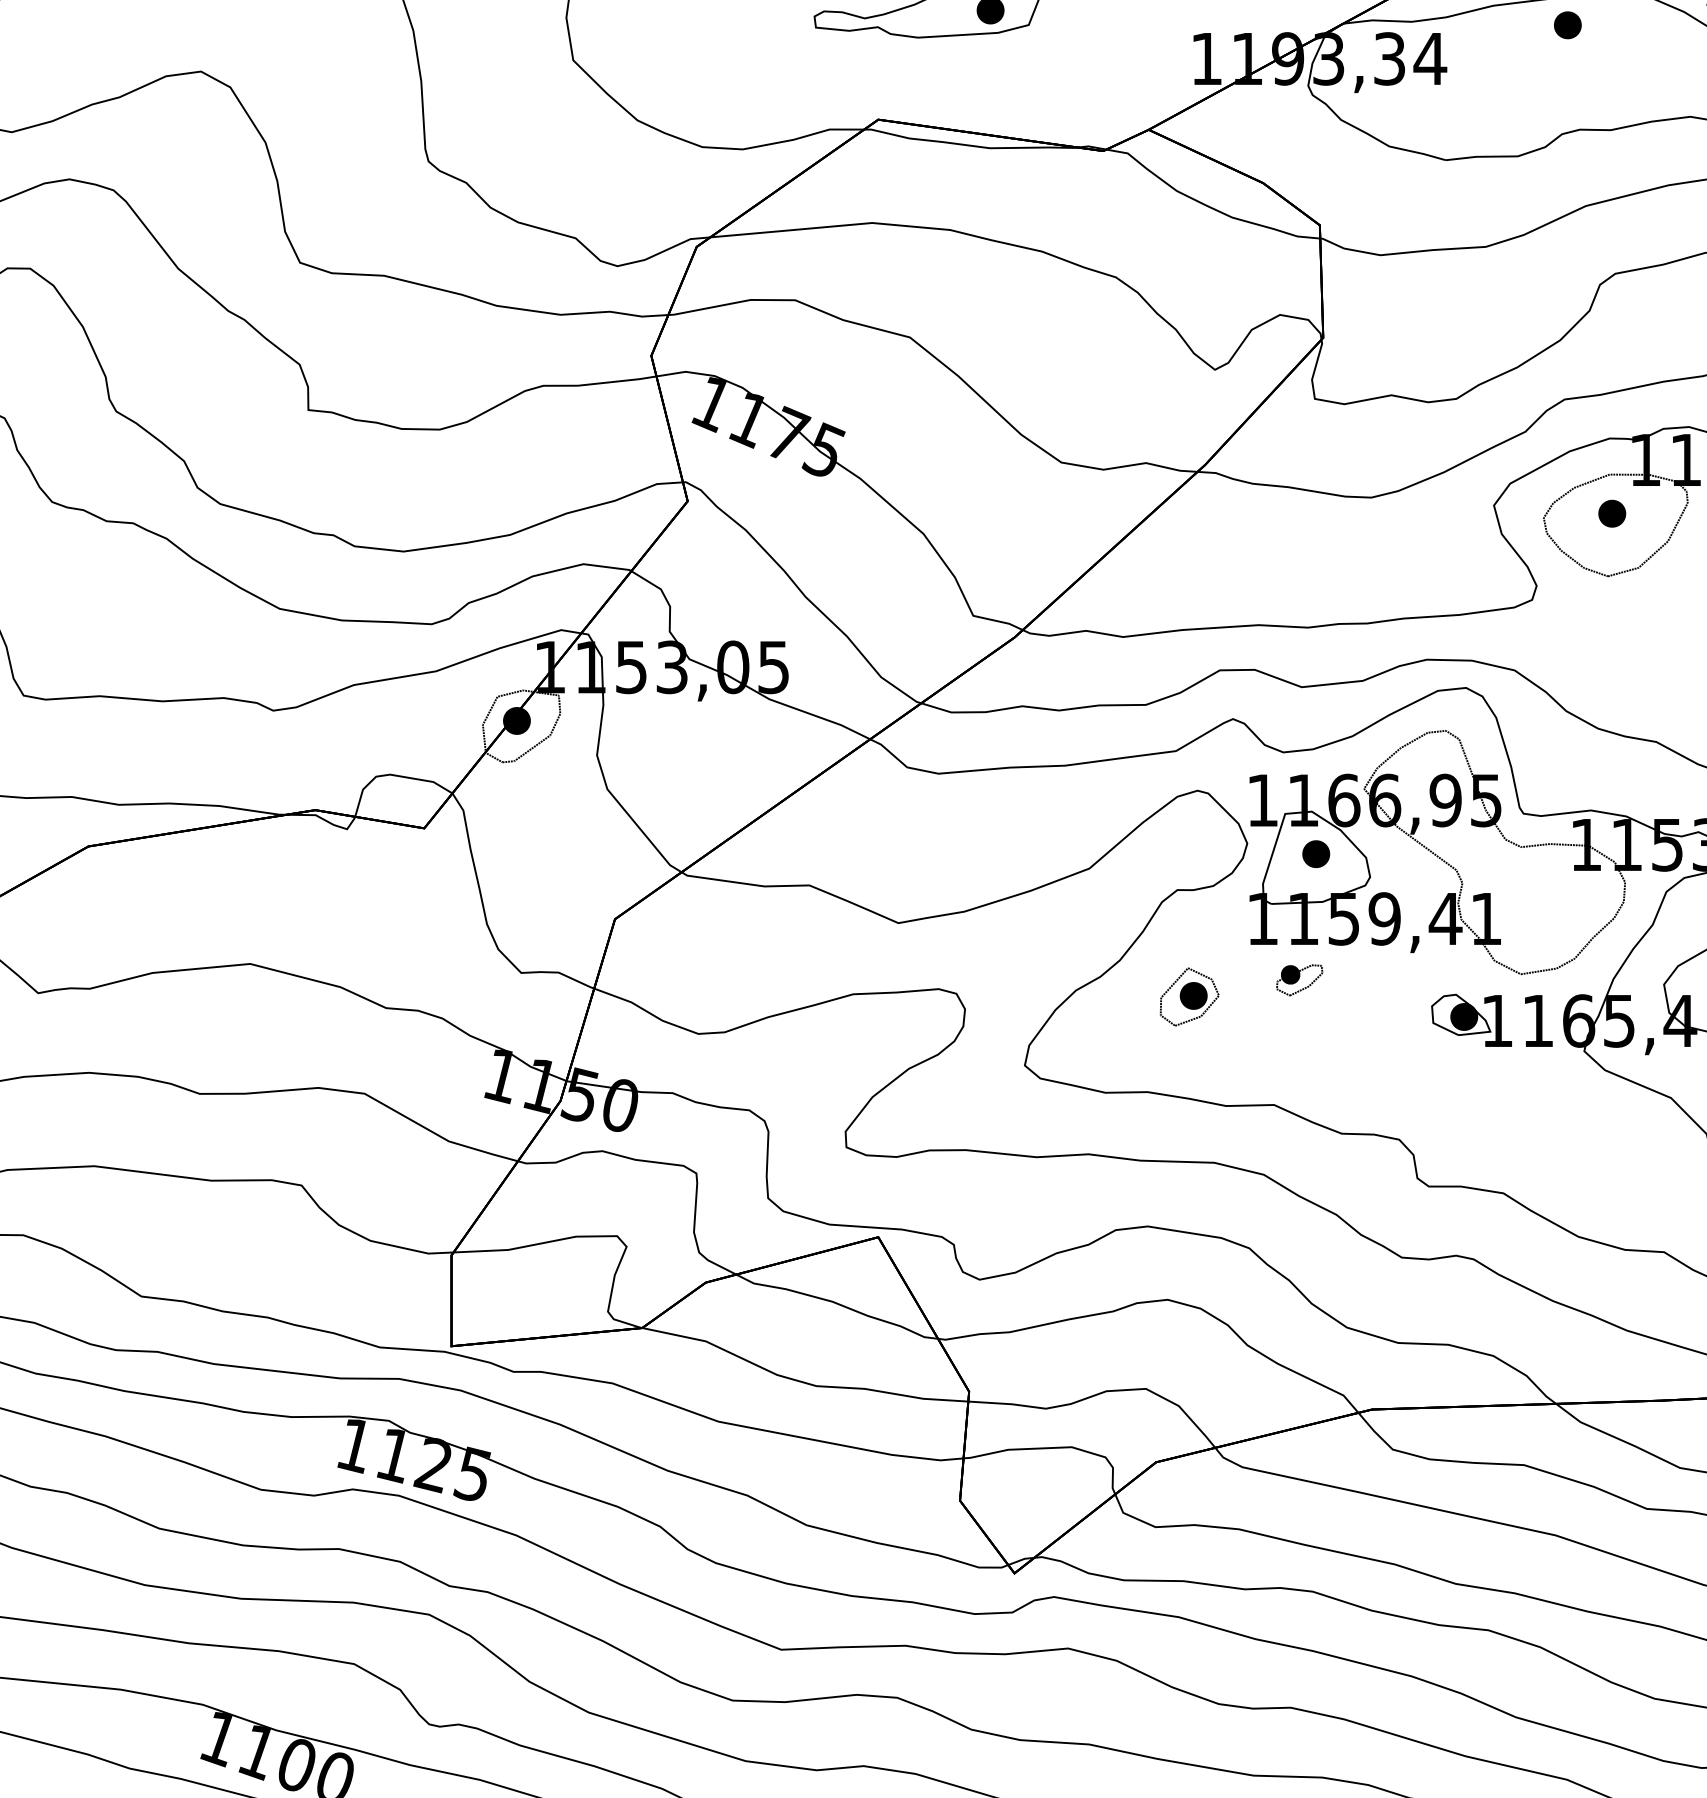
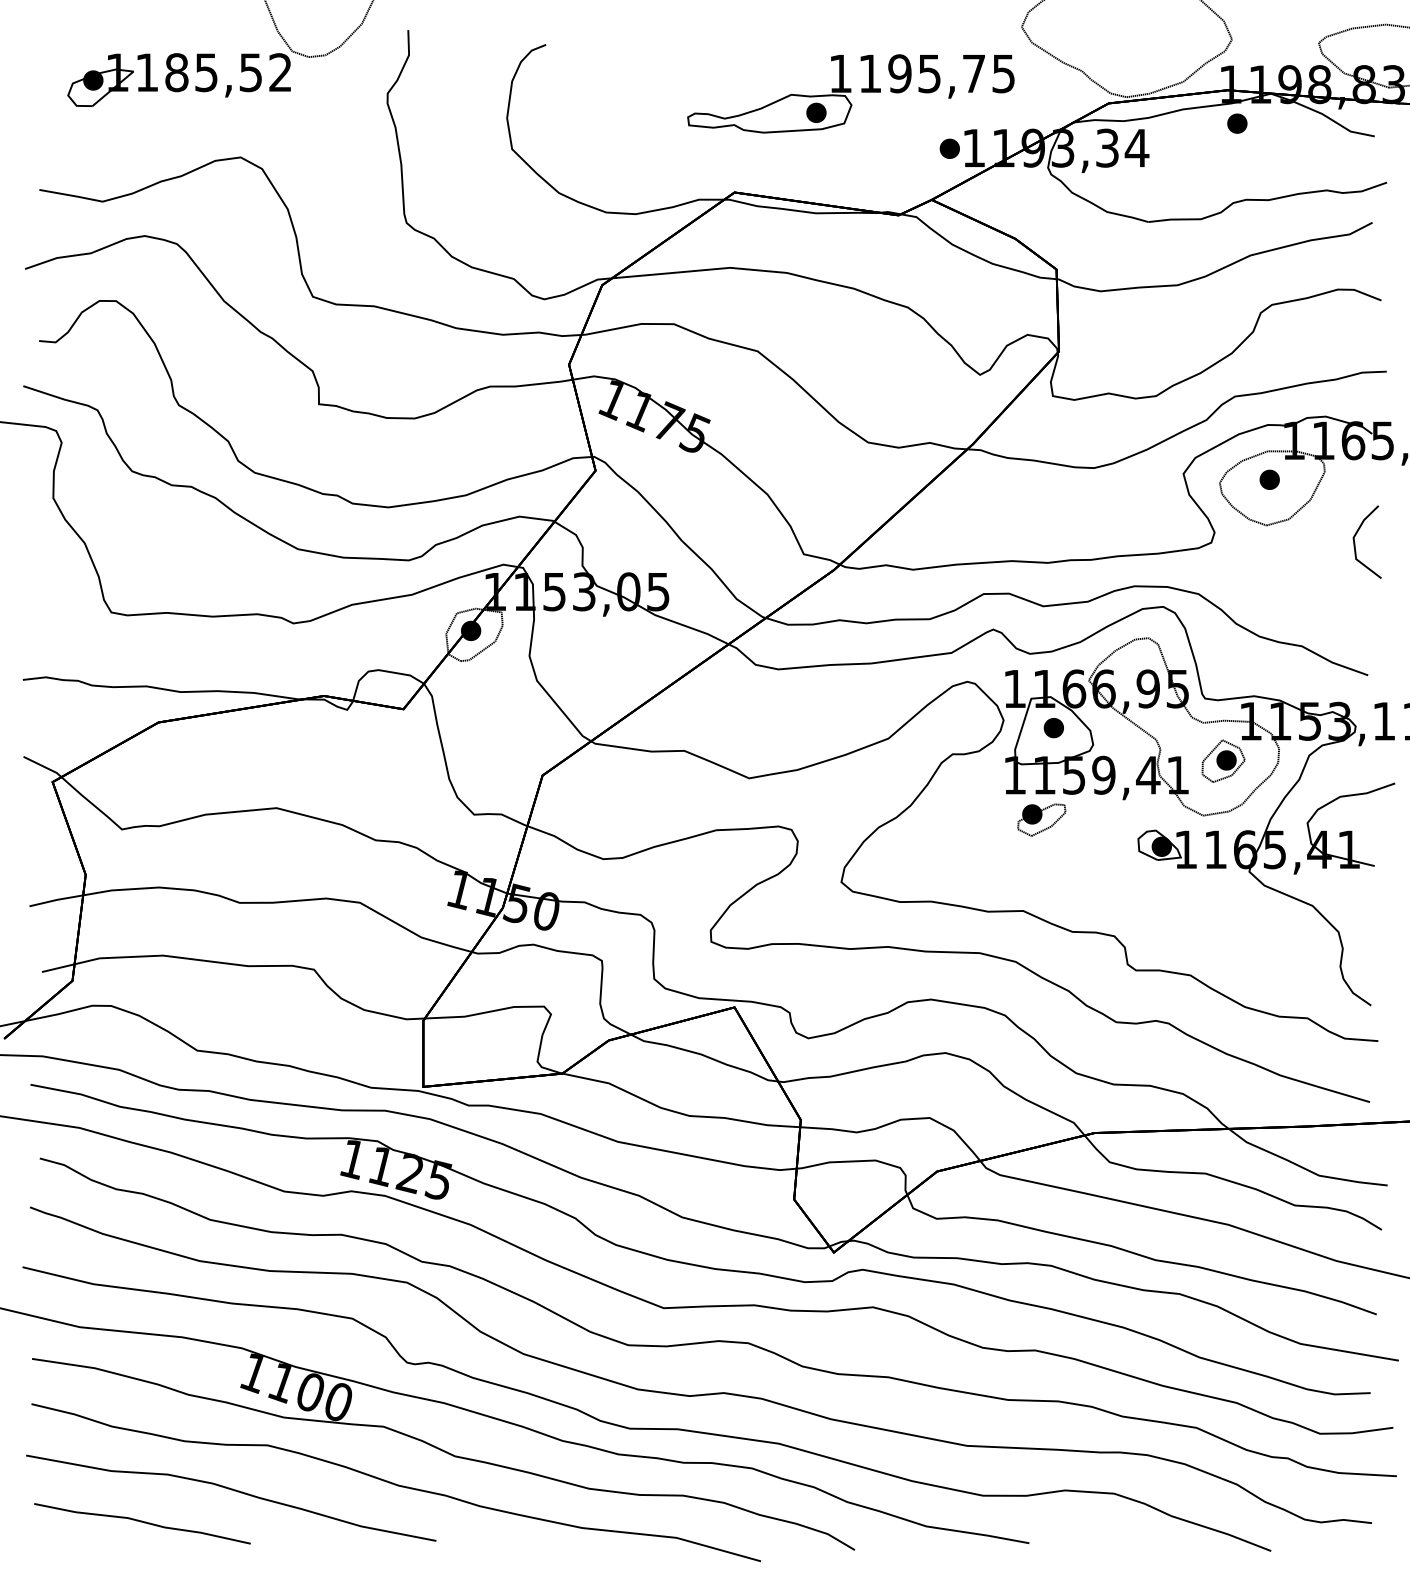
part: (1173, 59) -> (949, 148), added
part: (1299, 979) -> (1041, 819), size x1.43
part: (1189, 995) -> (1223, 760), moved

